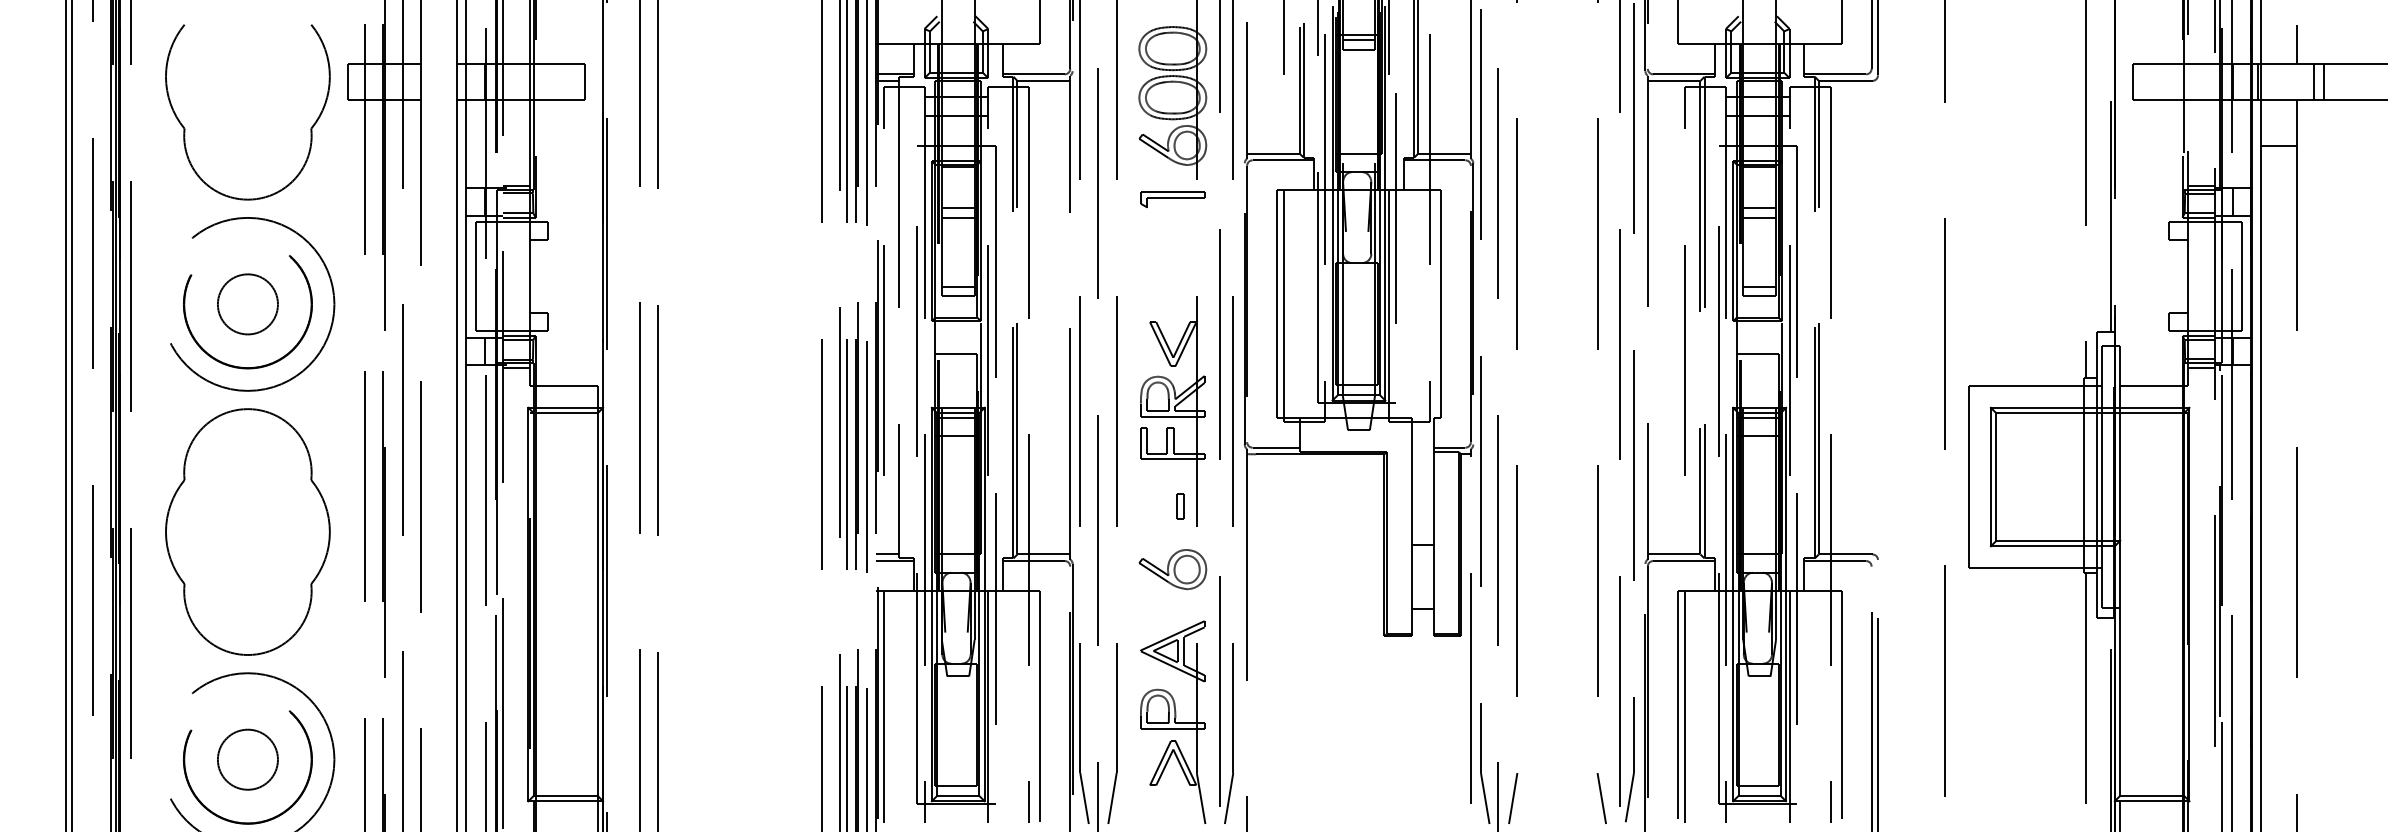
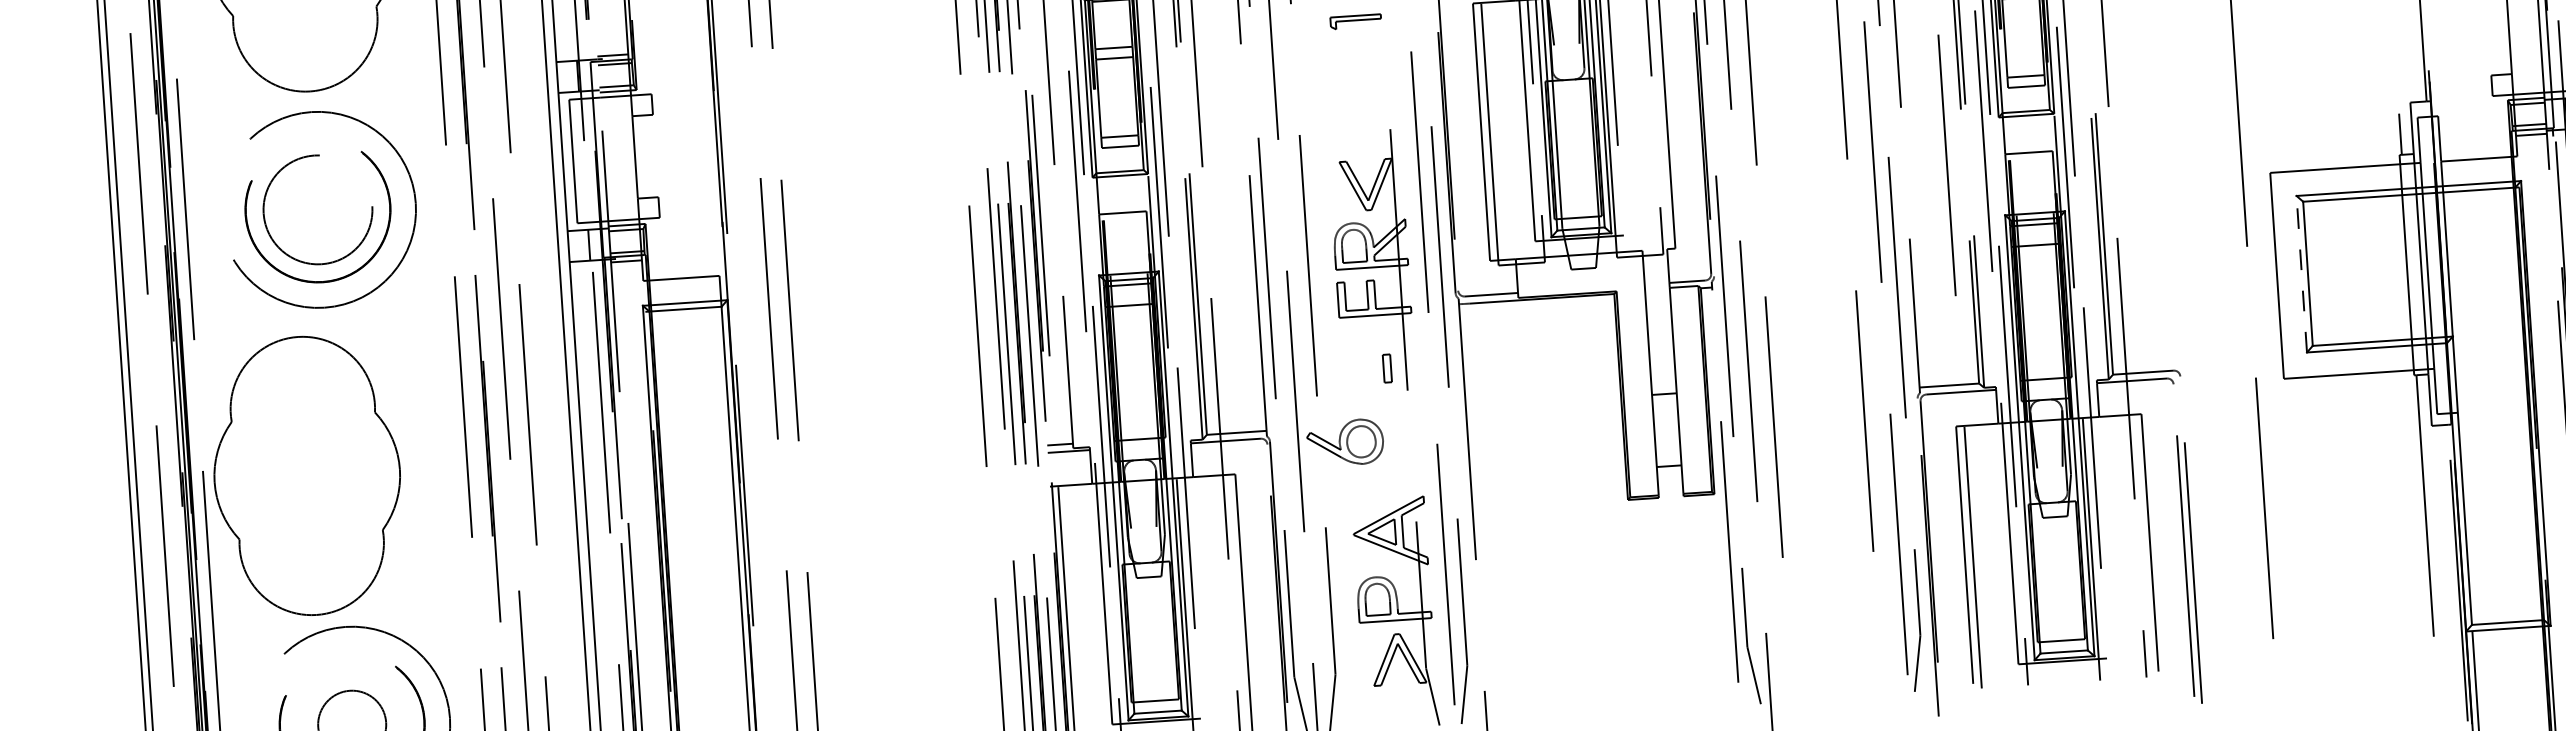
part: (1172, 199) -> (1355, 21), size x0.7
circle: (247, 304) -> (317, 210), size x1.6
line: (1990, 476) -> (2301, 273), solid -> dashed
part: (247, 531) -> (306, 475), moved
part: (1172, 569) -> (1344, 442), moved
line: (1513, 798) -> (1786, 673), removed
line: (1601, 798) -> (1885, 666), removed

